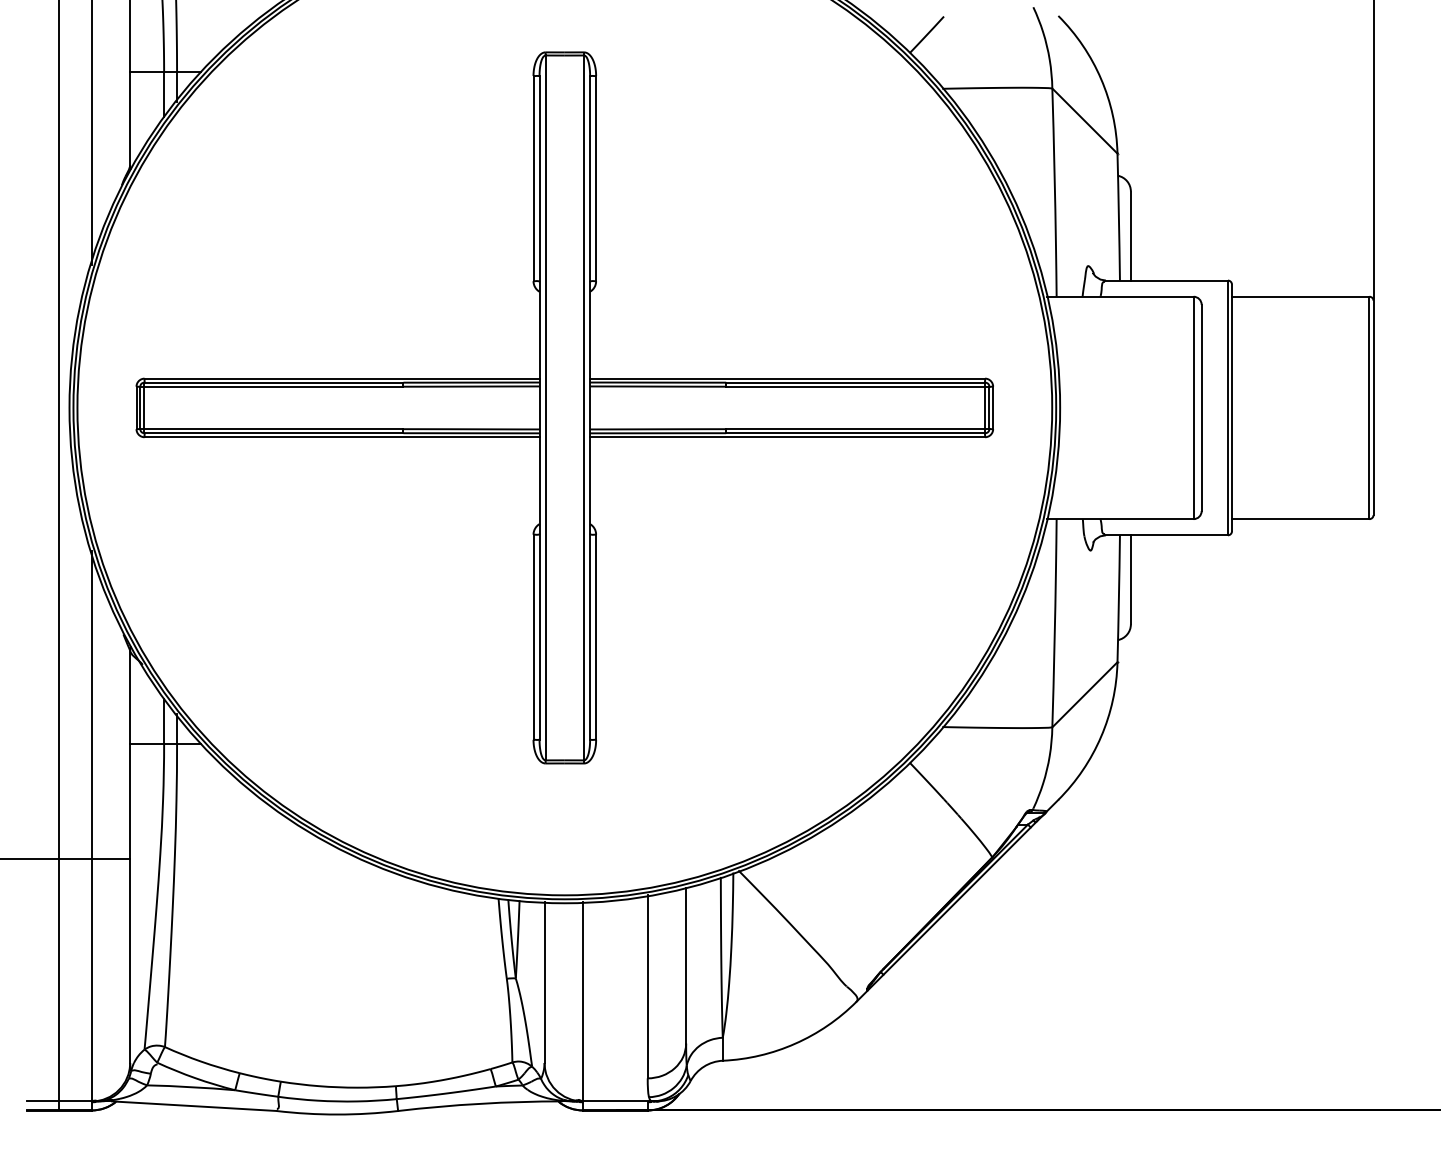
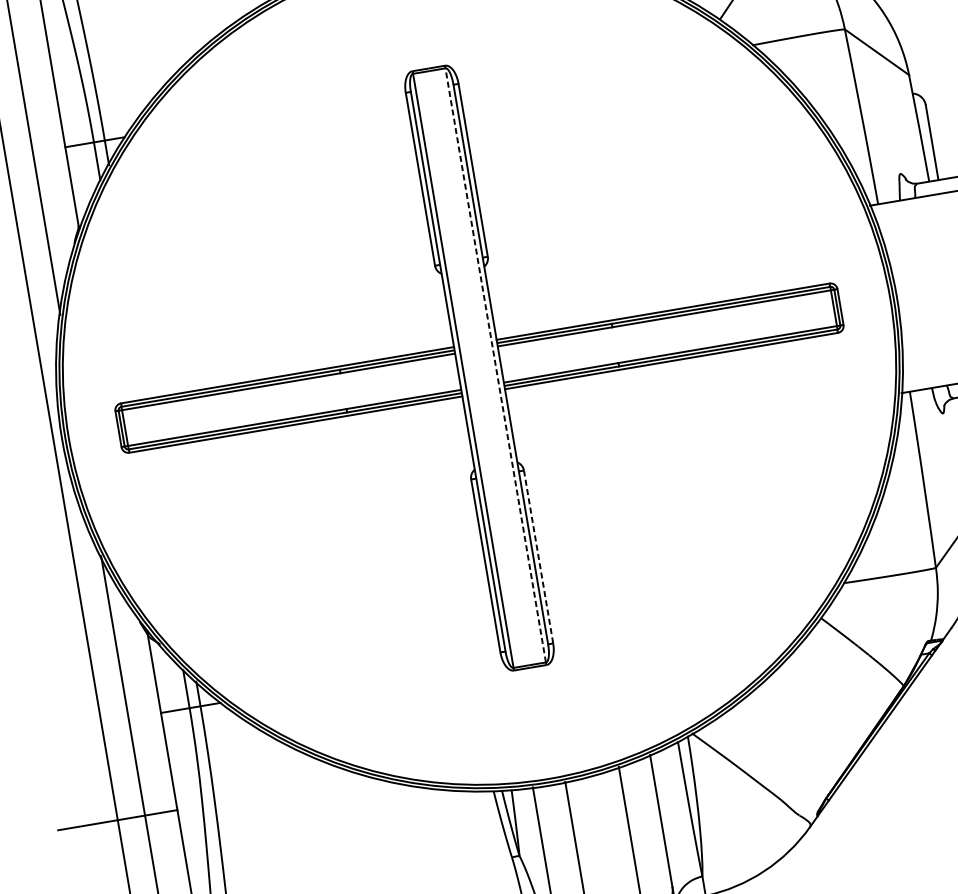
line: (584, 407) -> (496, 364), solid -> dashed
line: (596, 637) -> (538, 557), solid -> dashed

